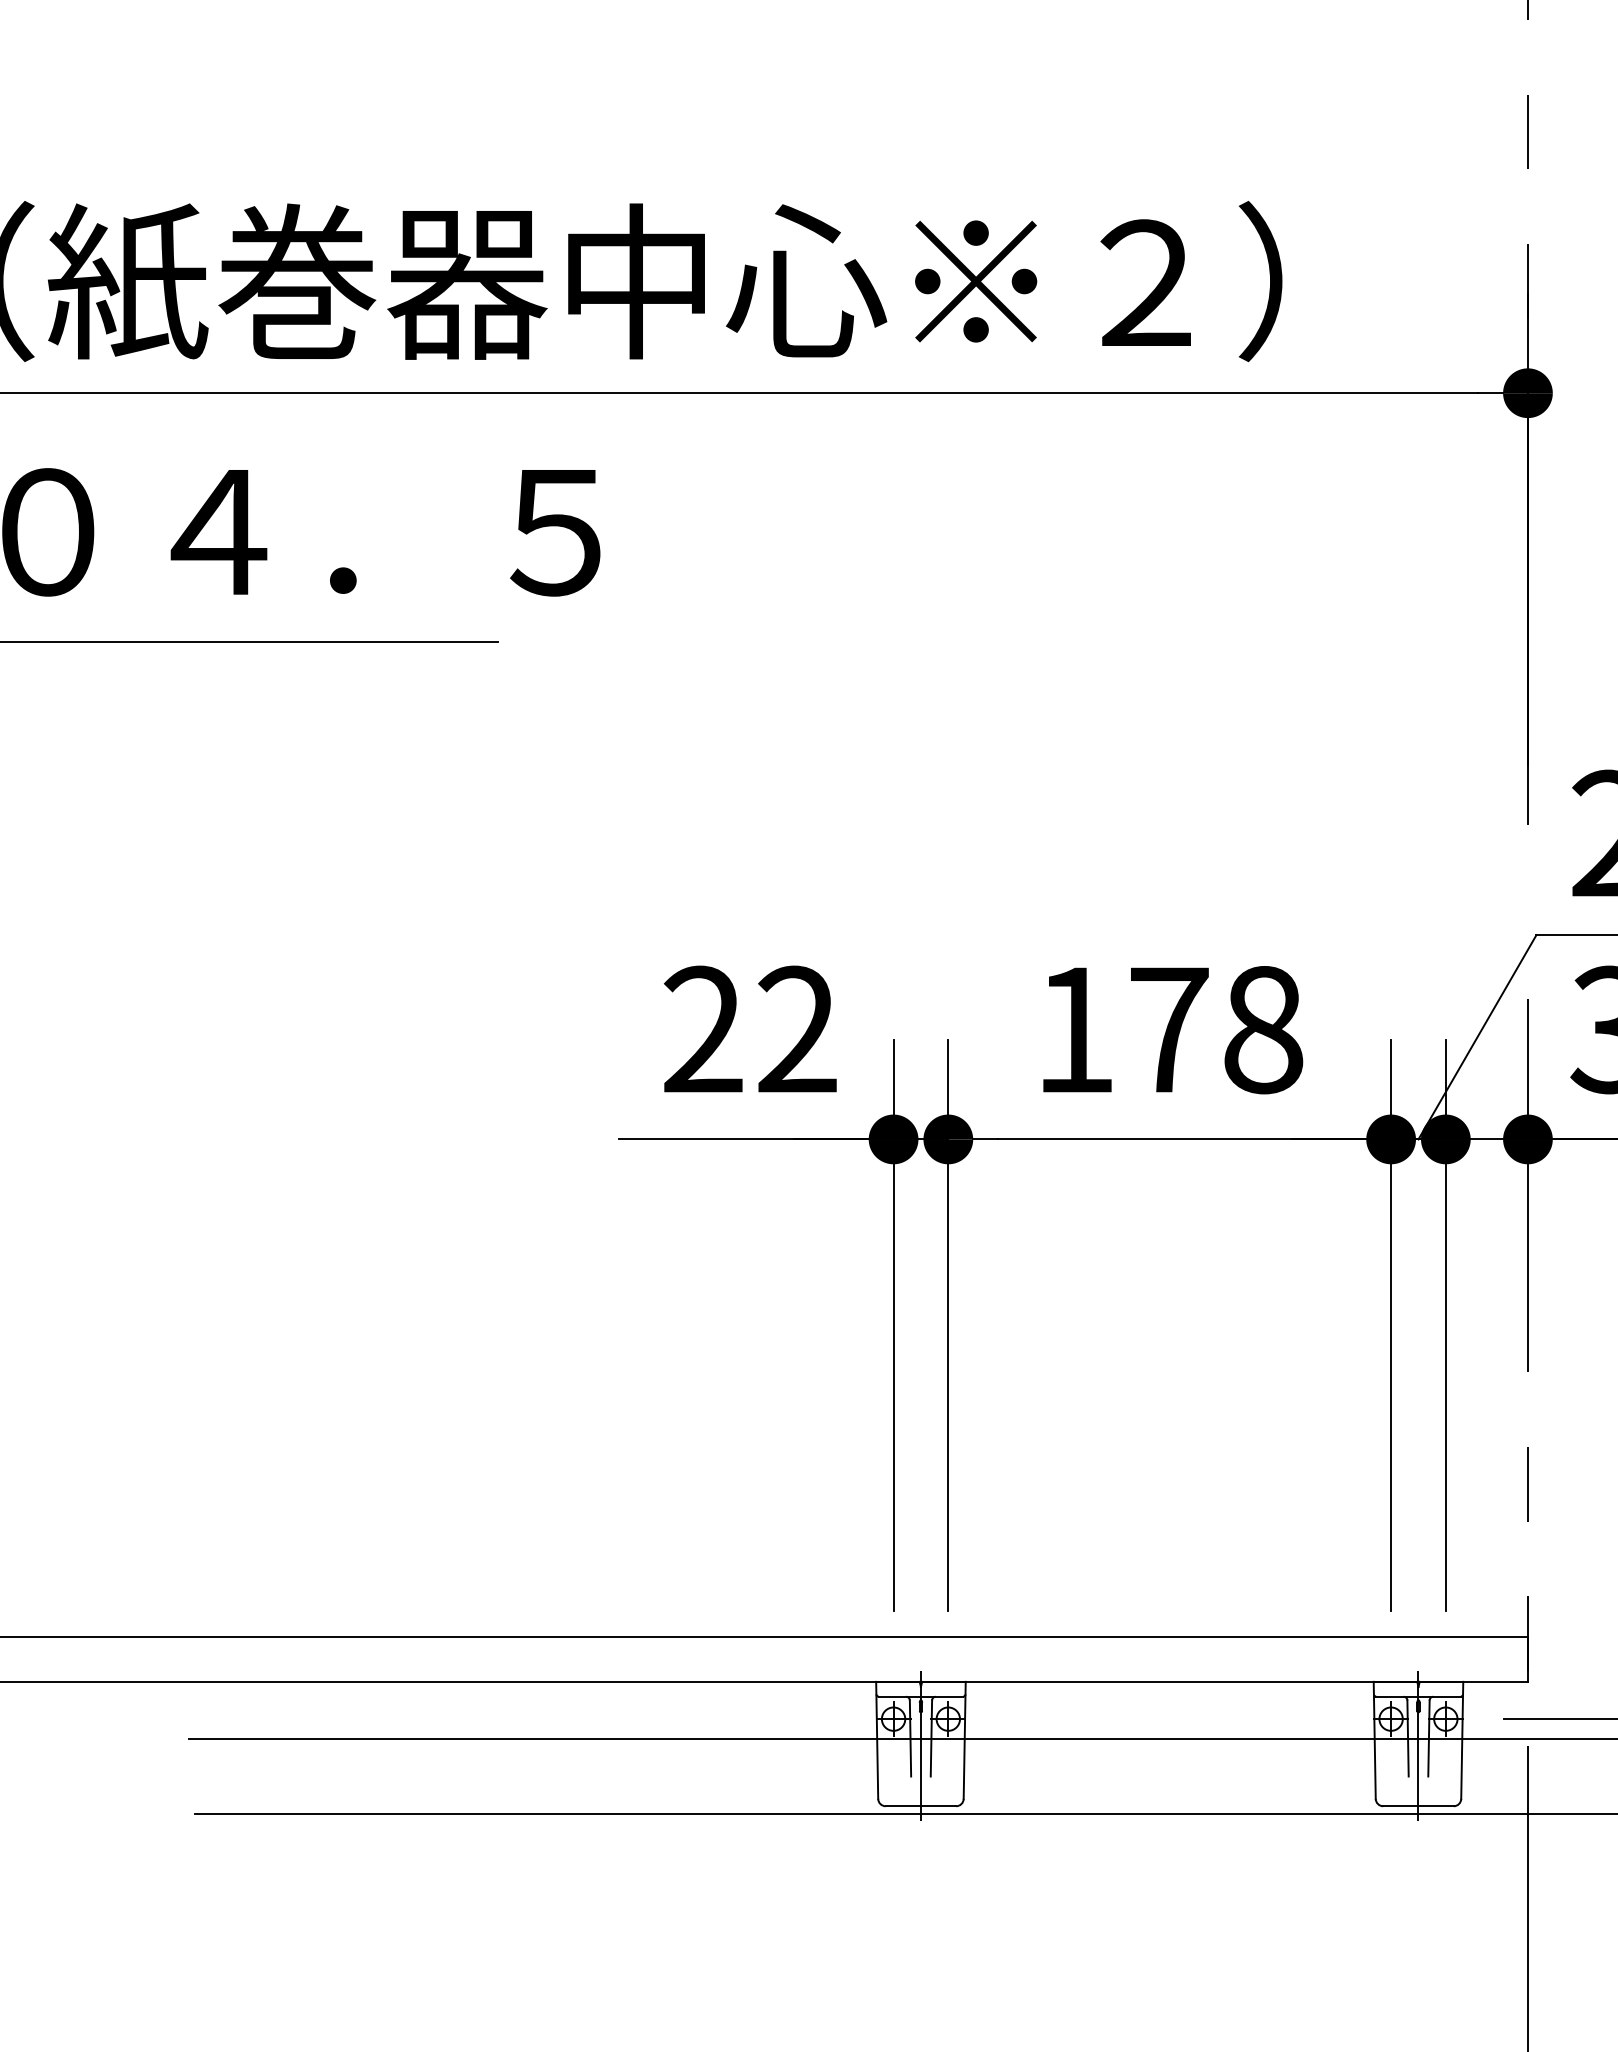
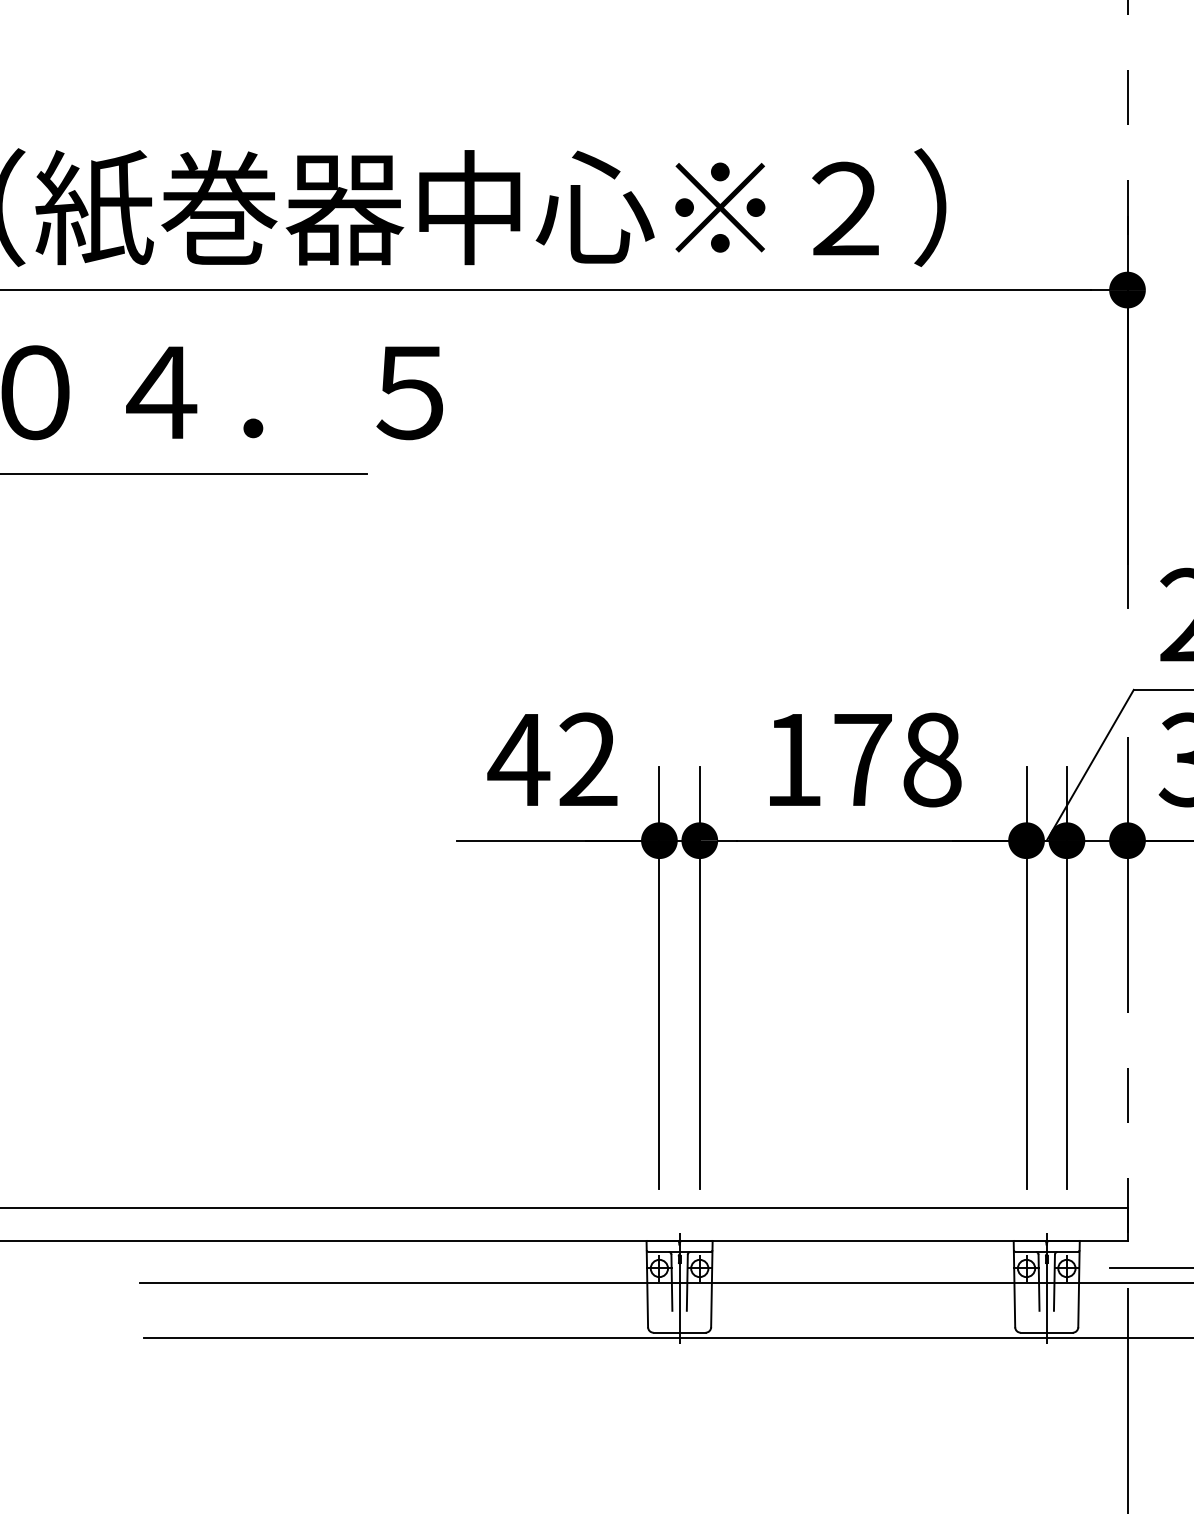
text: (702, 1028) -> (518, 758), 22 -> 42

